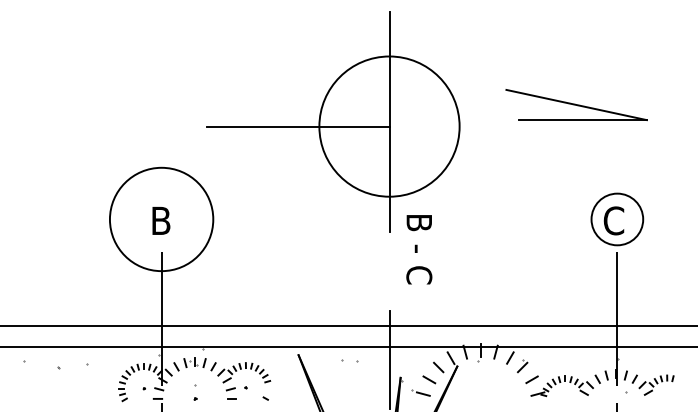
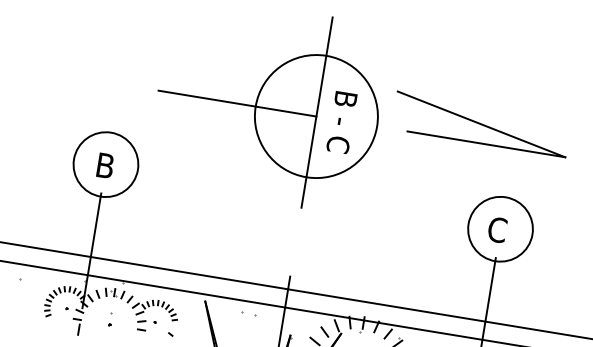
part: (576, 104) -> (481, 123), size x1.43
circle: (161, 219) -> (105, 164), size x0.71
circle: (617, 219) -> (500, 229), size x1.43
text: (419, 249) -> (342, 122), moved

